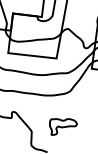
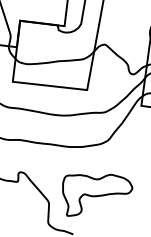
part: (63, 126) -> (97, 194), size x1.67

